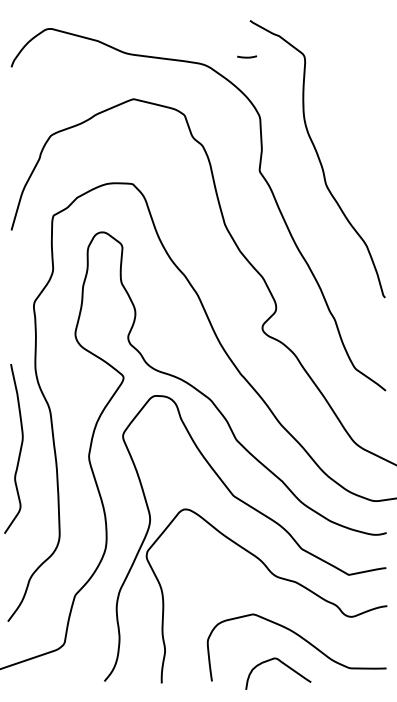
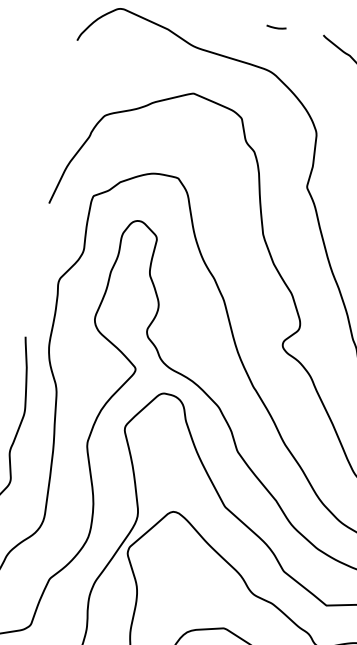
line: (247, 56) -> (276, 27), moved

